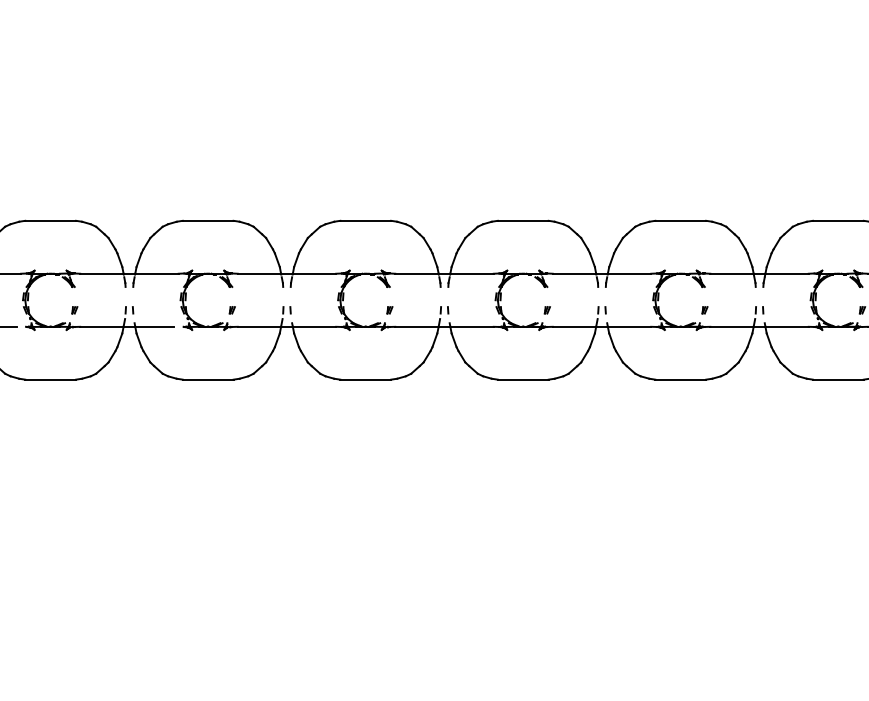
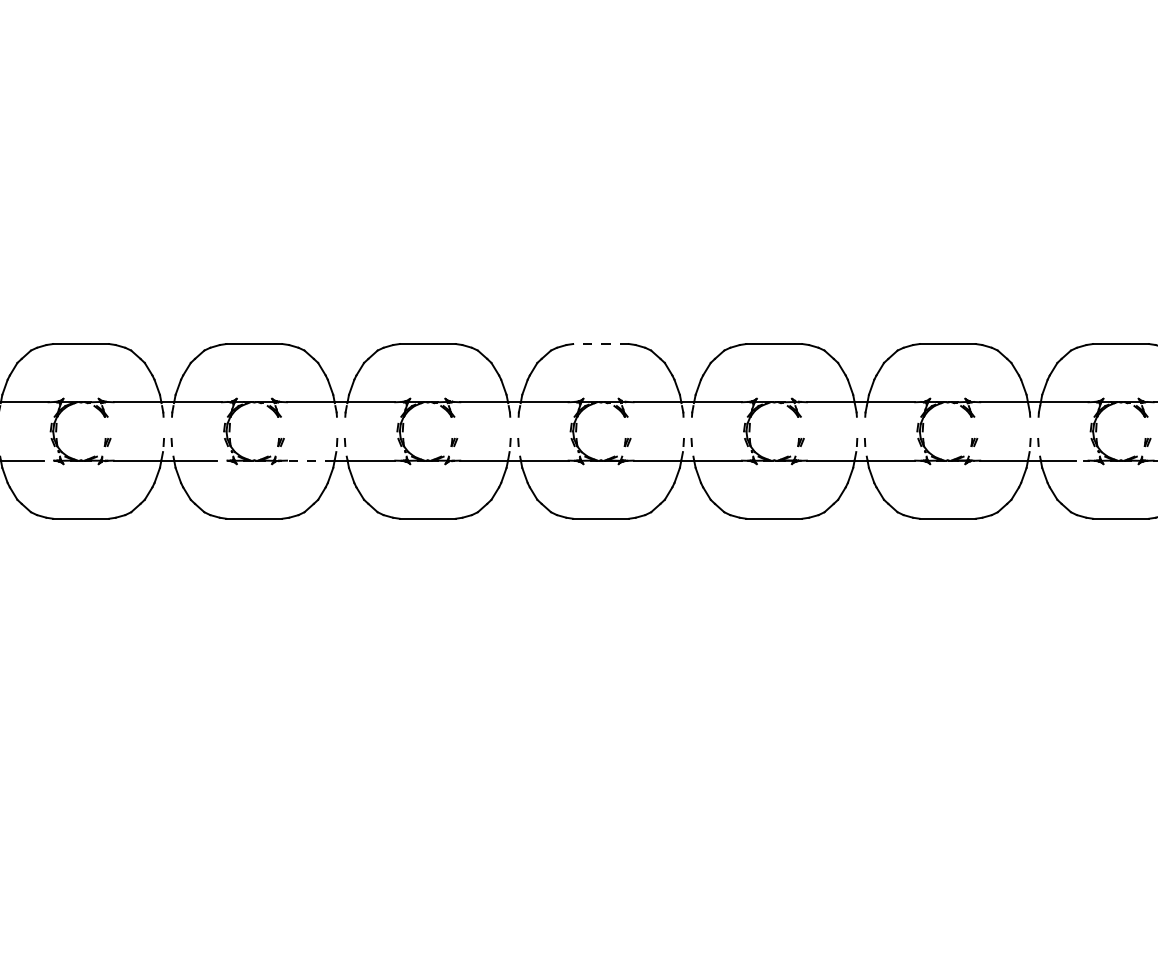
line: (523, 221) -> (601, 344), solid -> dashed
line: (259, 326) -> (310, 460), solid -> dashed

